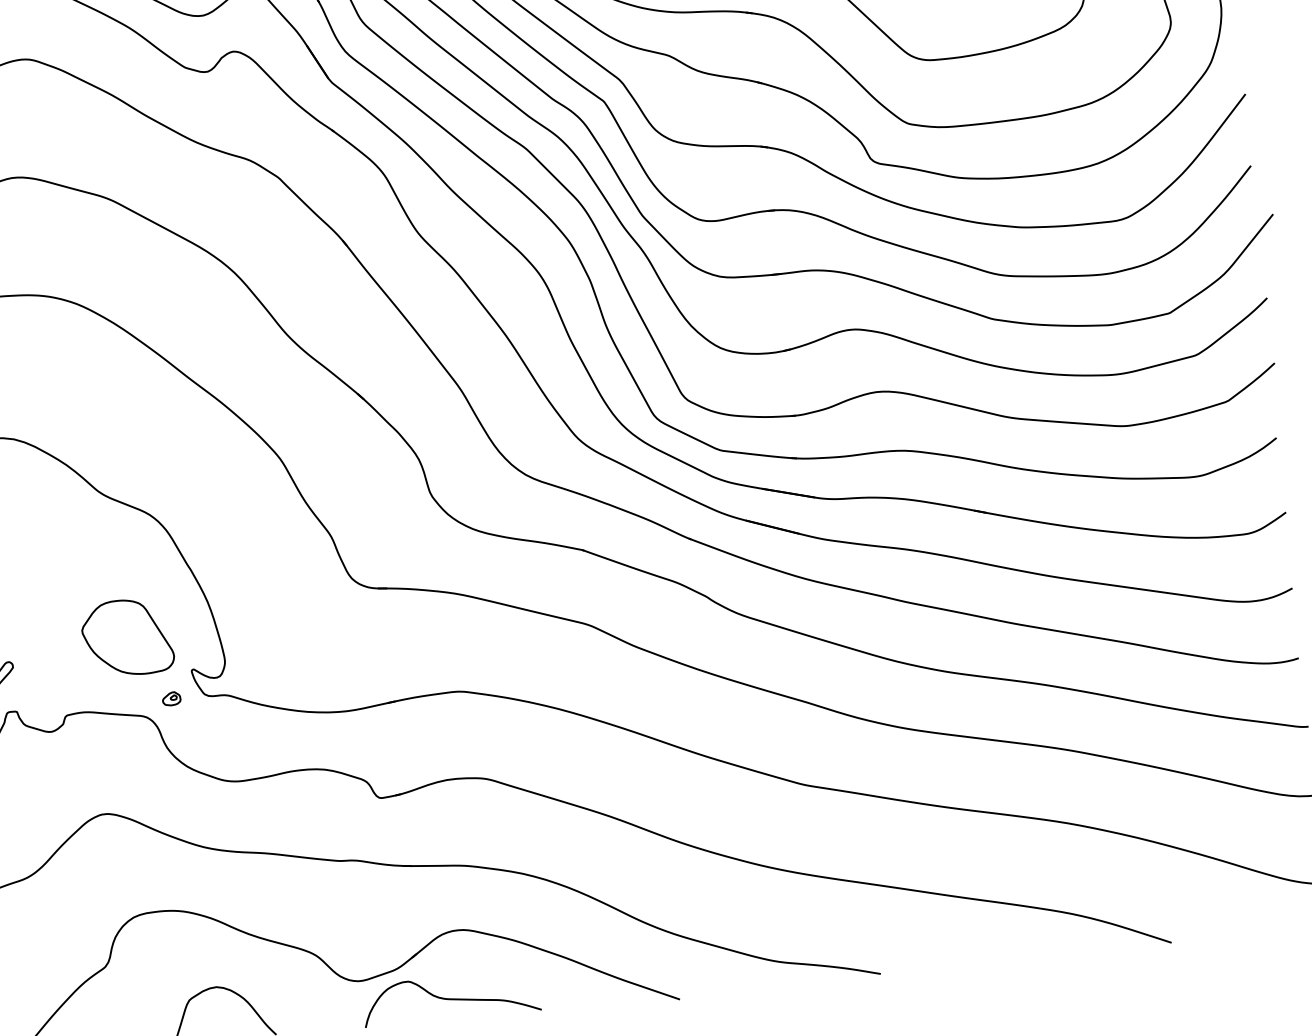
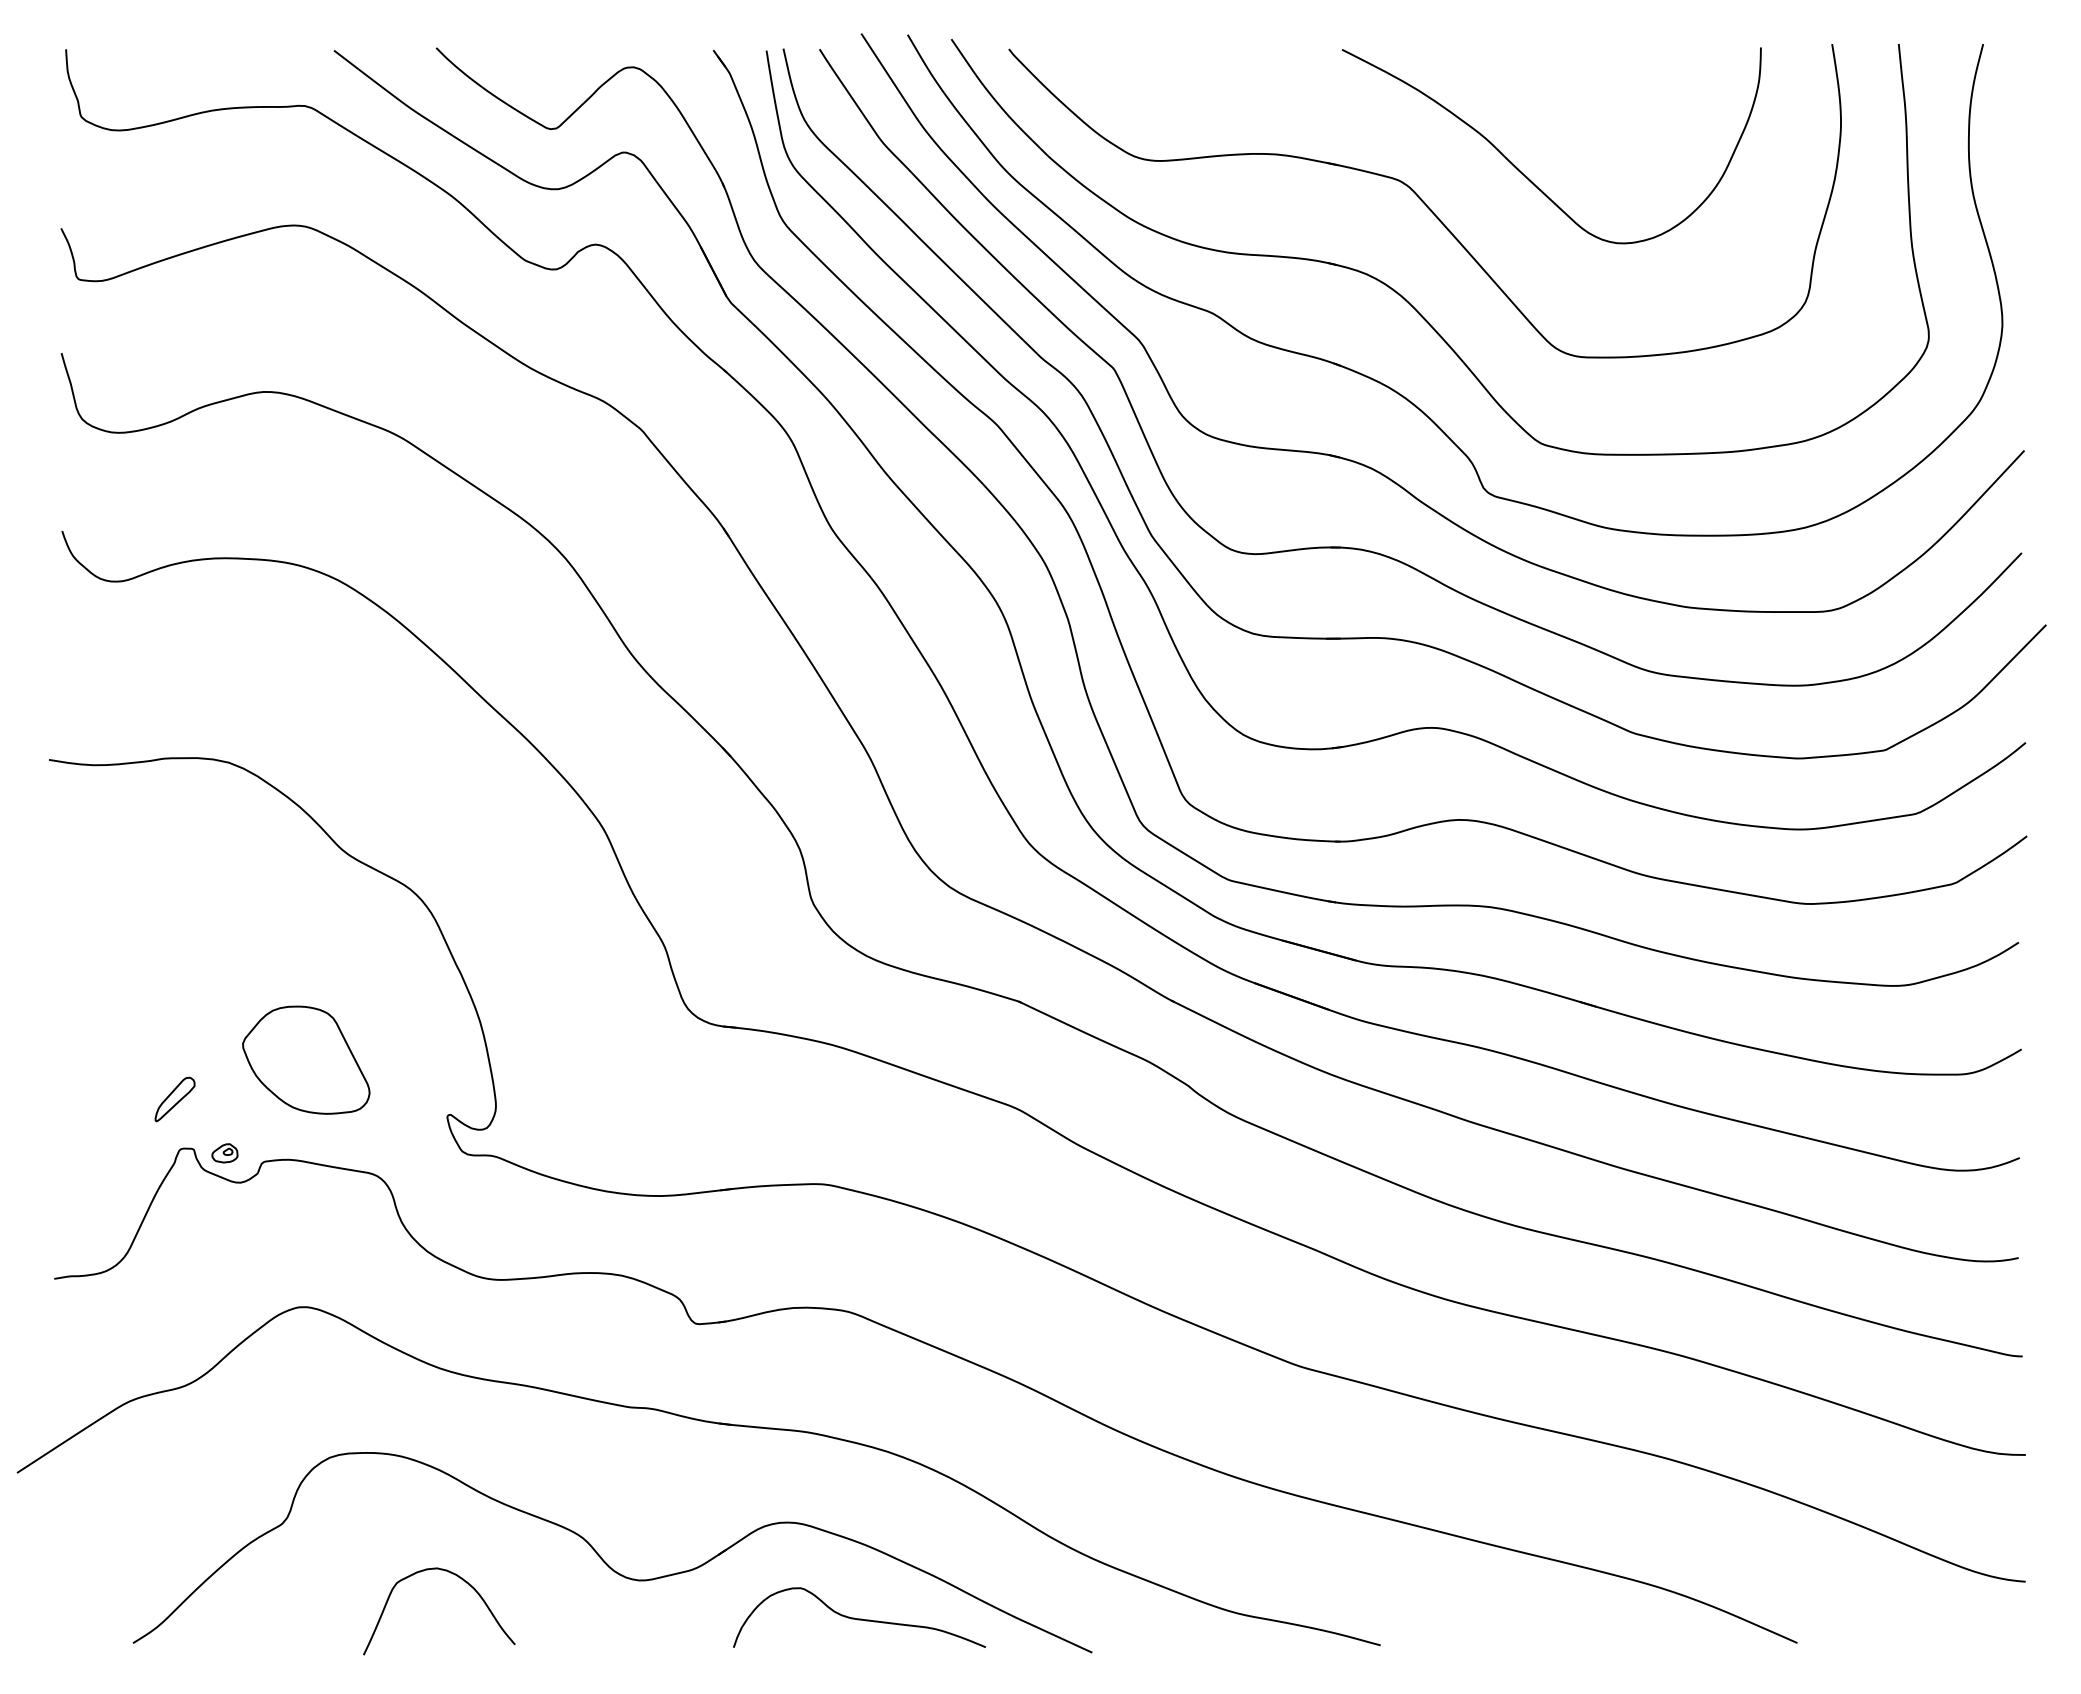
part: (127, 637) -> (306, 1059), moved
part: (171, 699) -> (224, 1153), moved
curve: (451, 998) -> (859, 1618), moved

